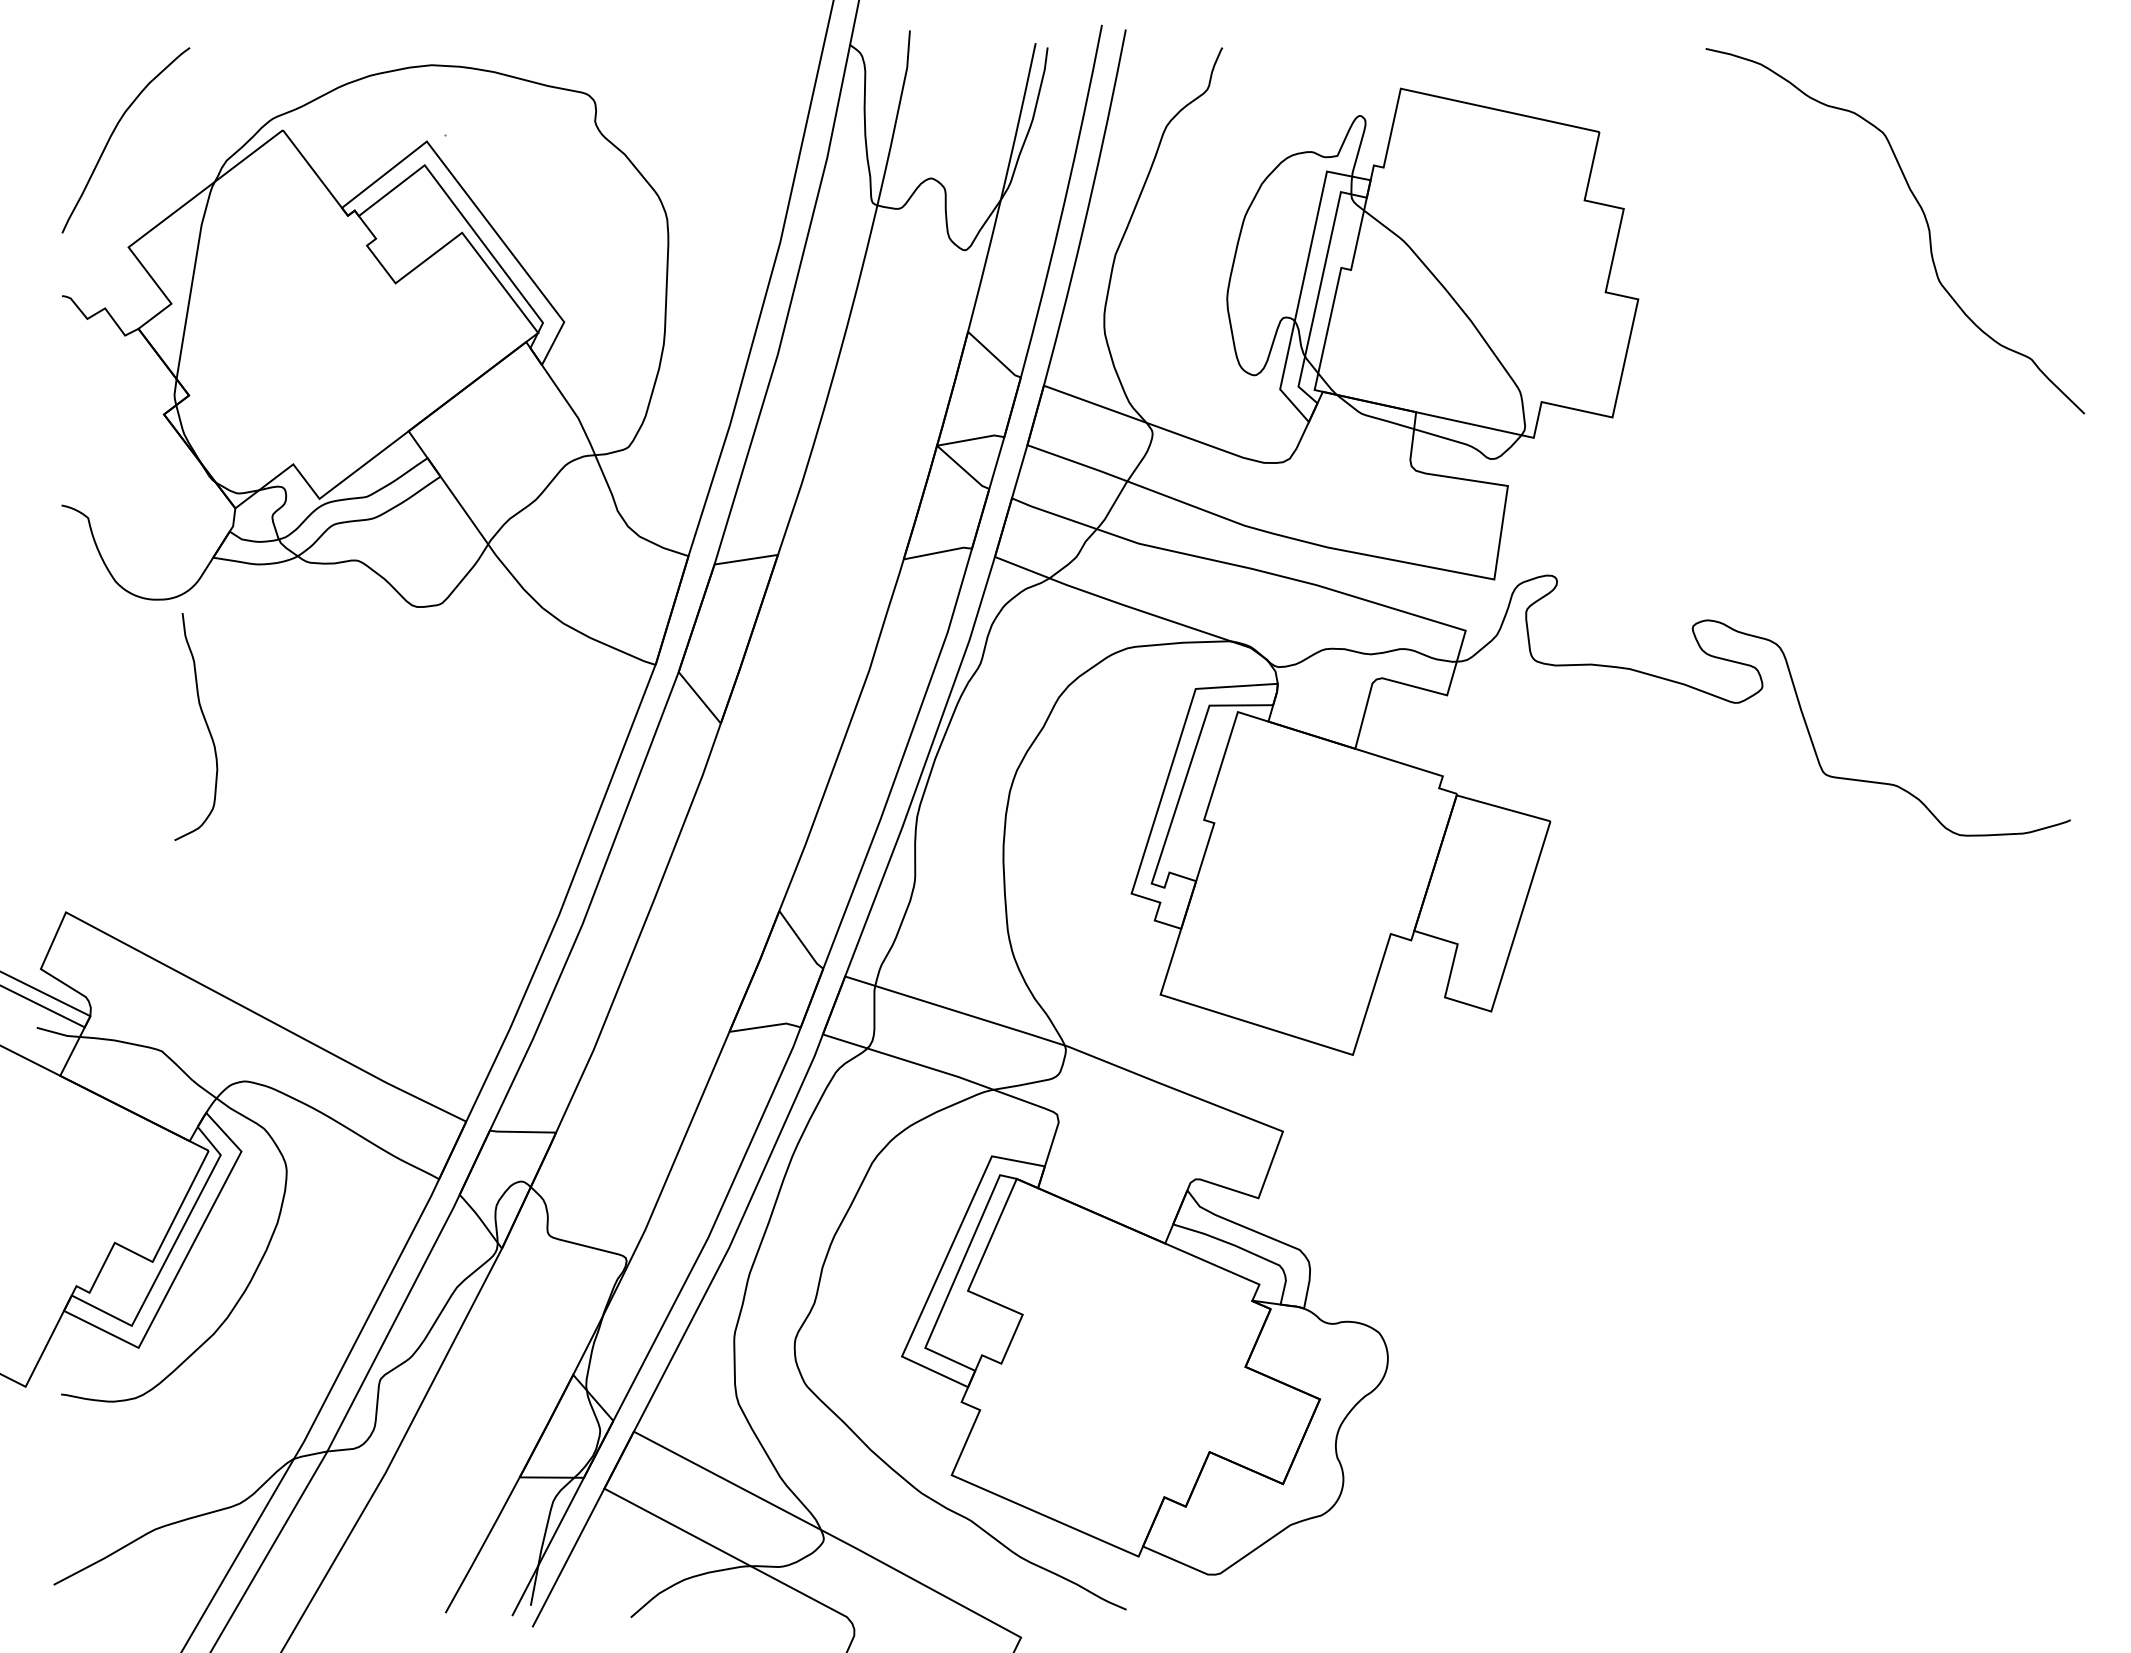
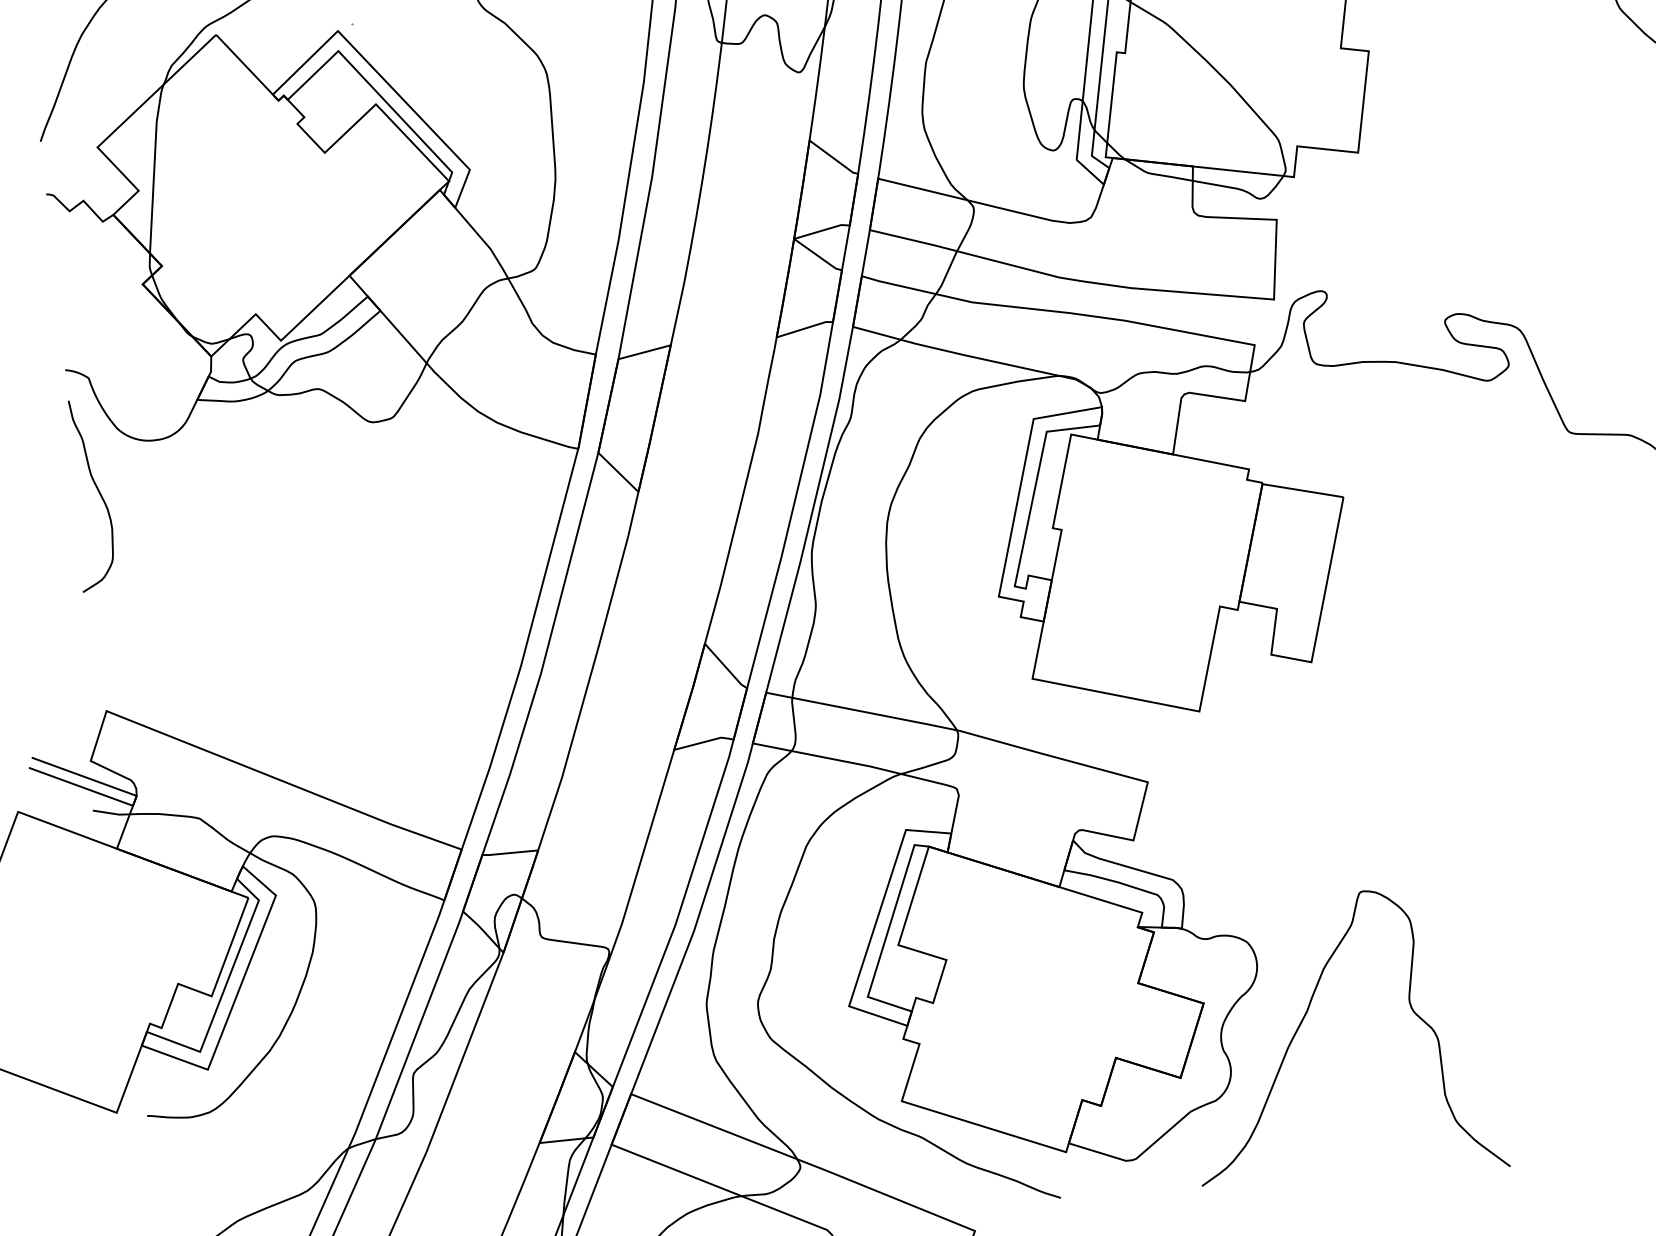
curve: (204, 721) -> (97, 489), moved
curve: (1436, 1430) -> (1304, 1018), added

